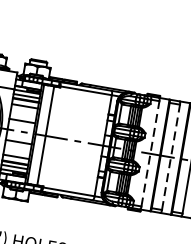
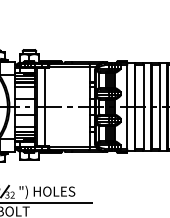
line: (150, 154) -> (127, 107), dashed -> solid
line: (170, 157) -> (143, 107), dashed -> solid

